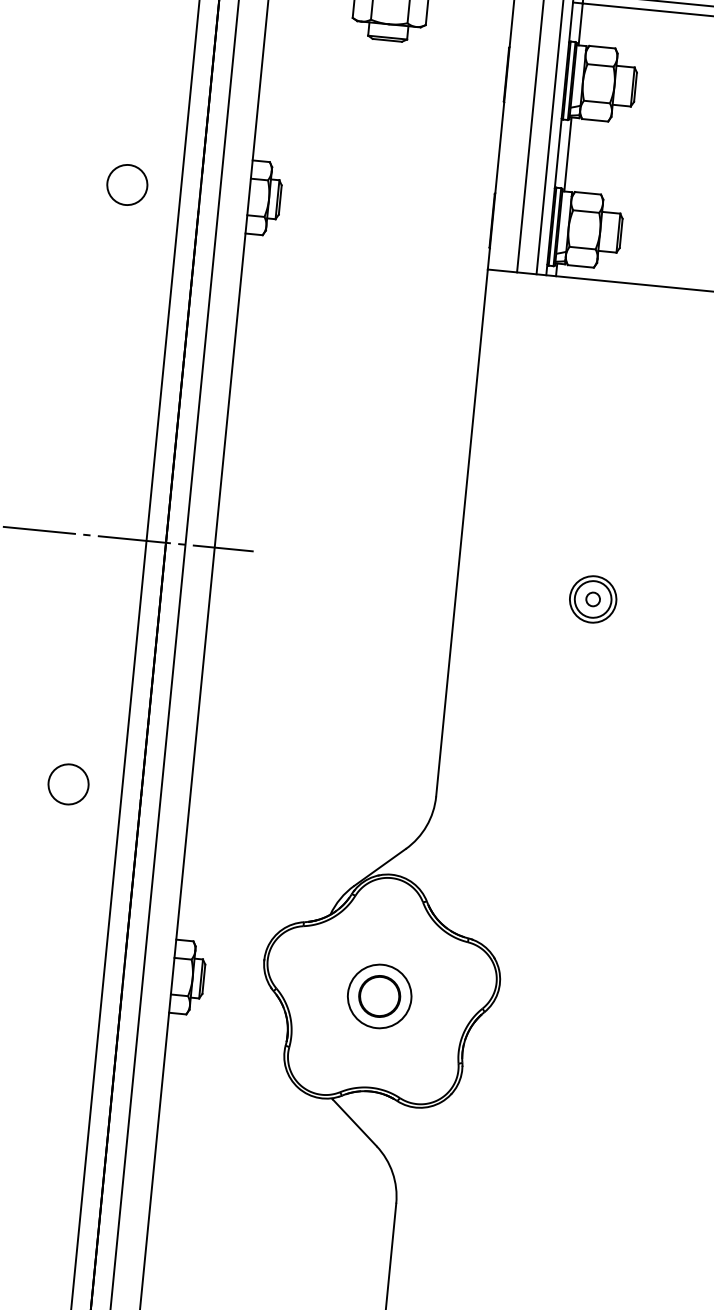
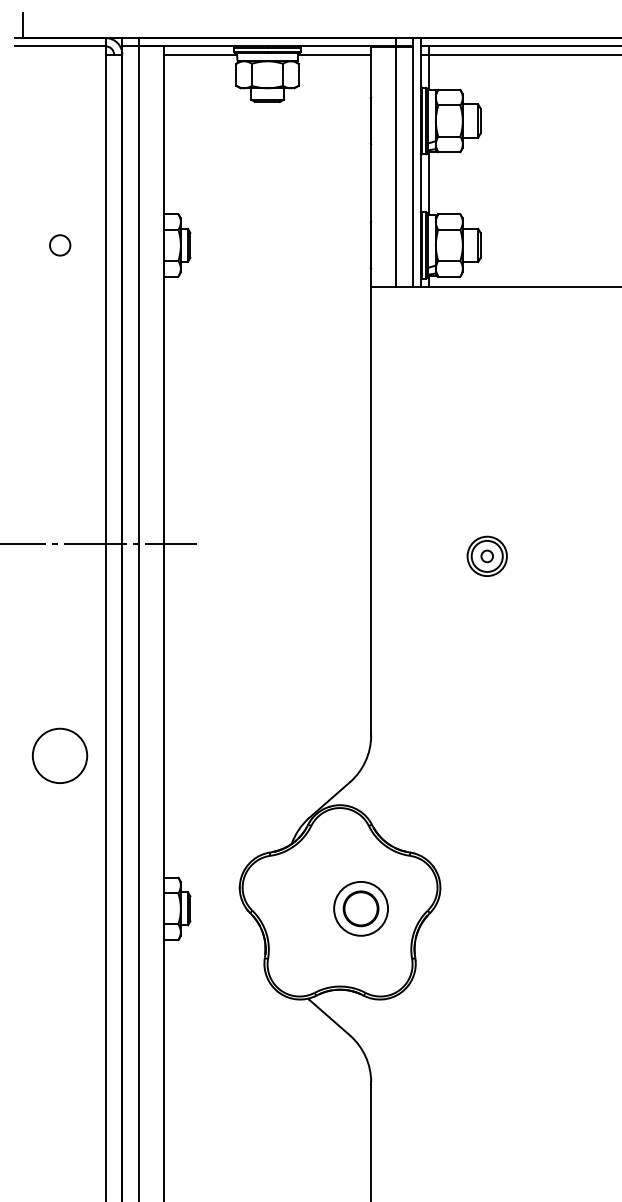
circle: (127, 185) -> (60, 245), size x0.6
circle: (68, 784) -> (60, 755), size x1.6
part: (379, 995) -> (360, 908), moved

